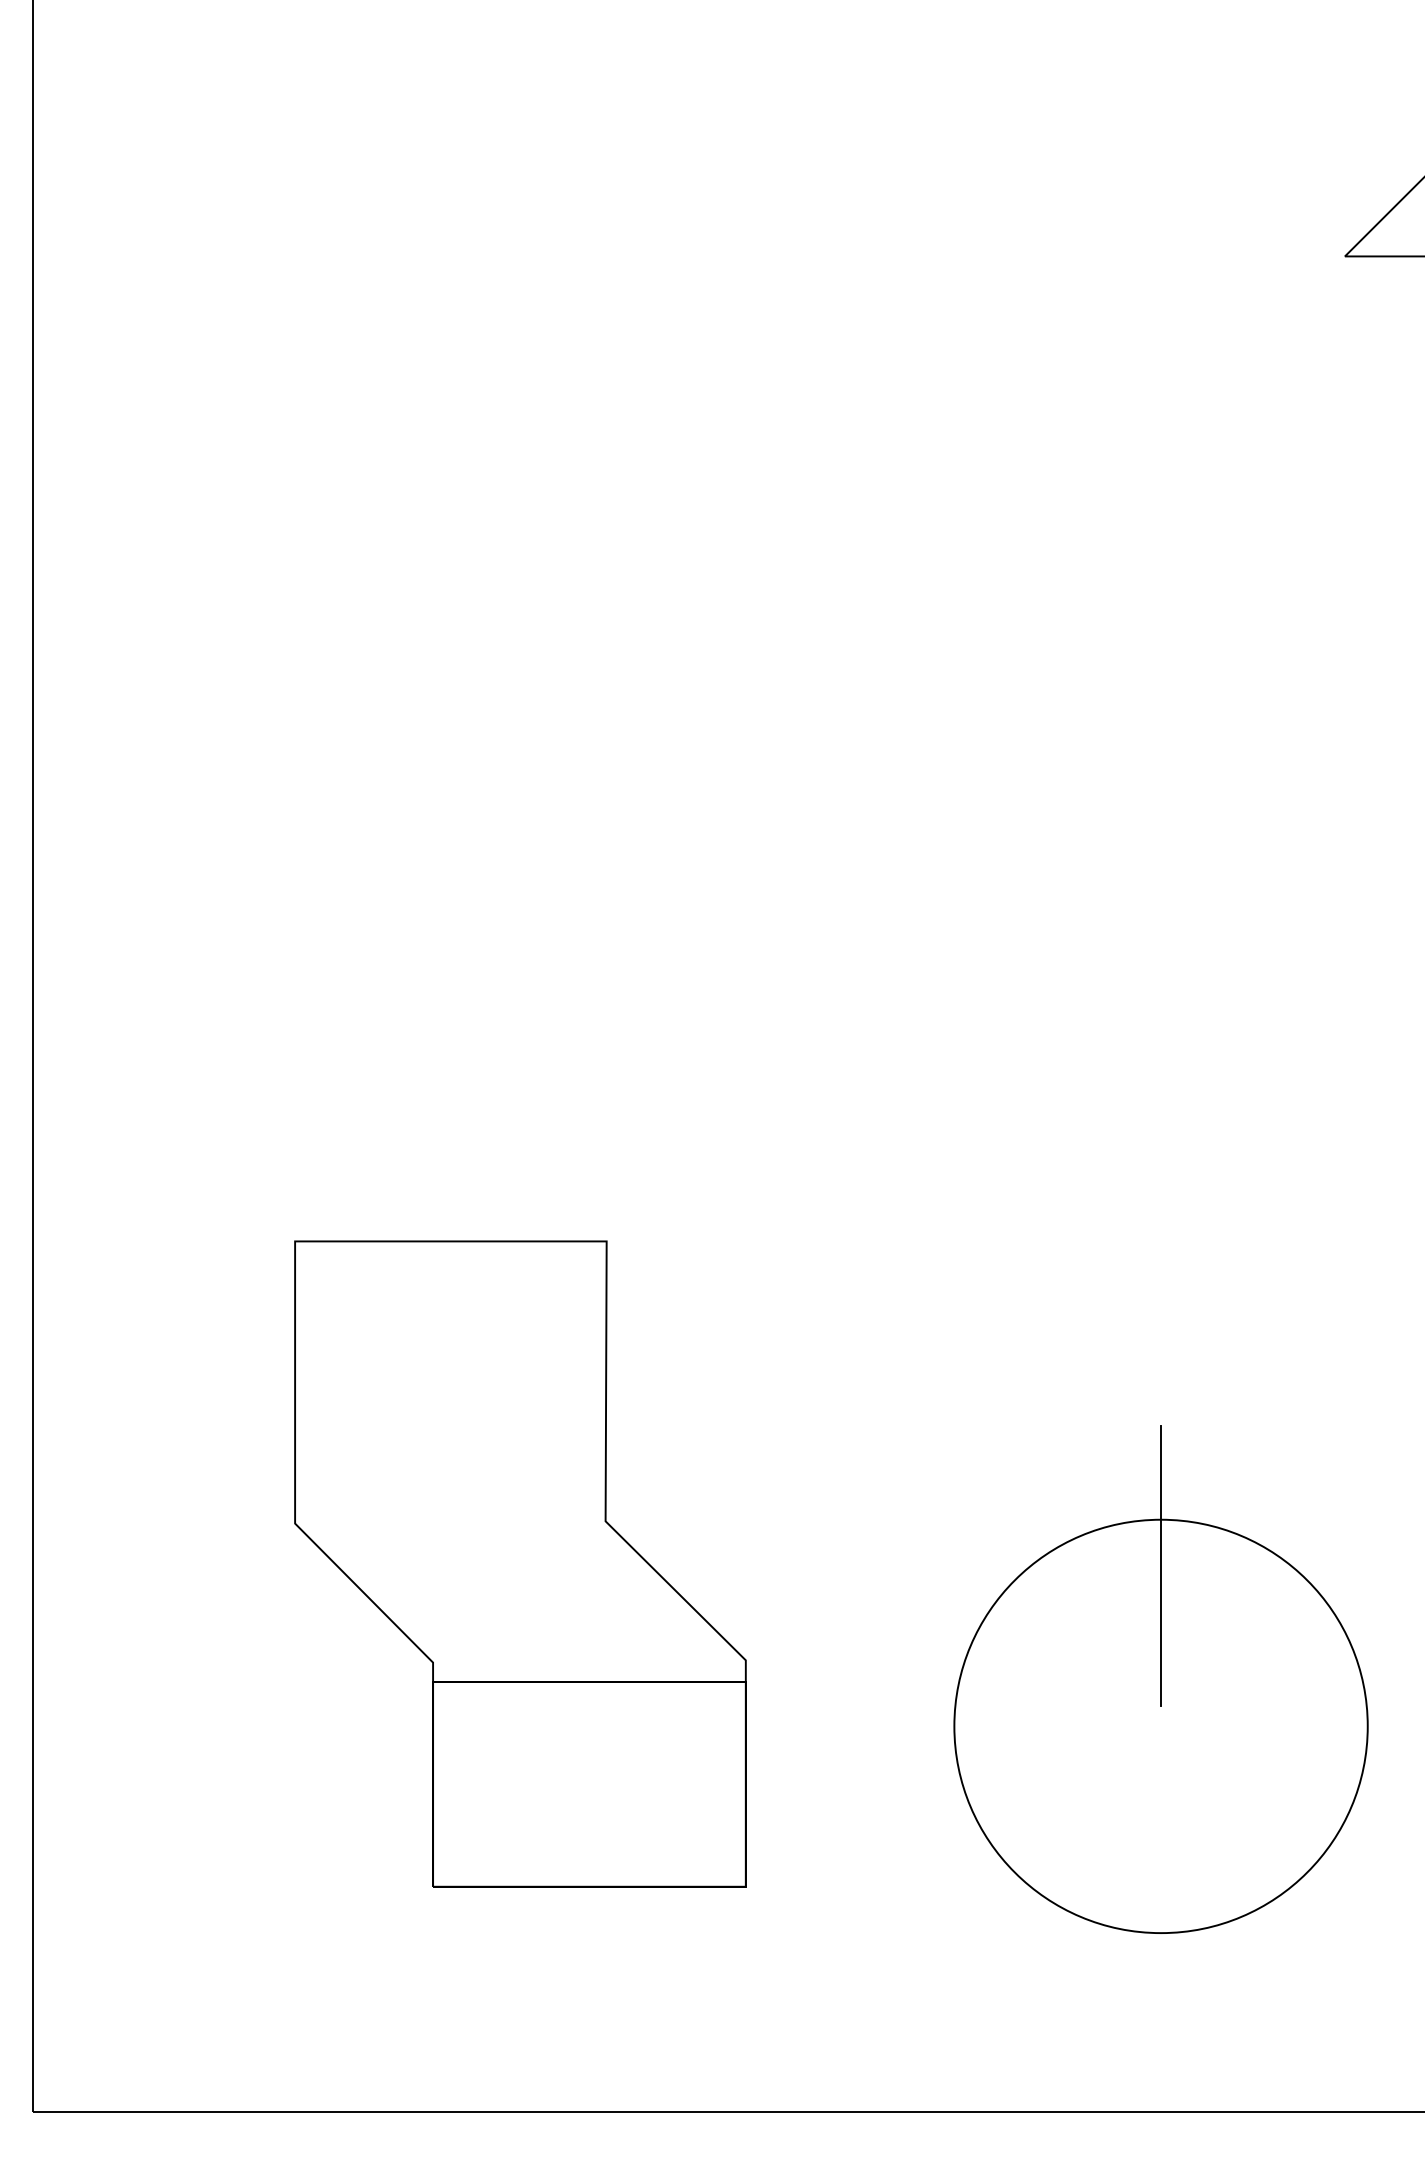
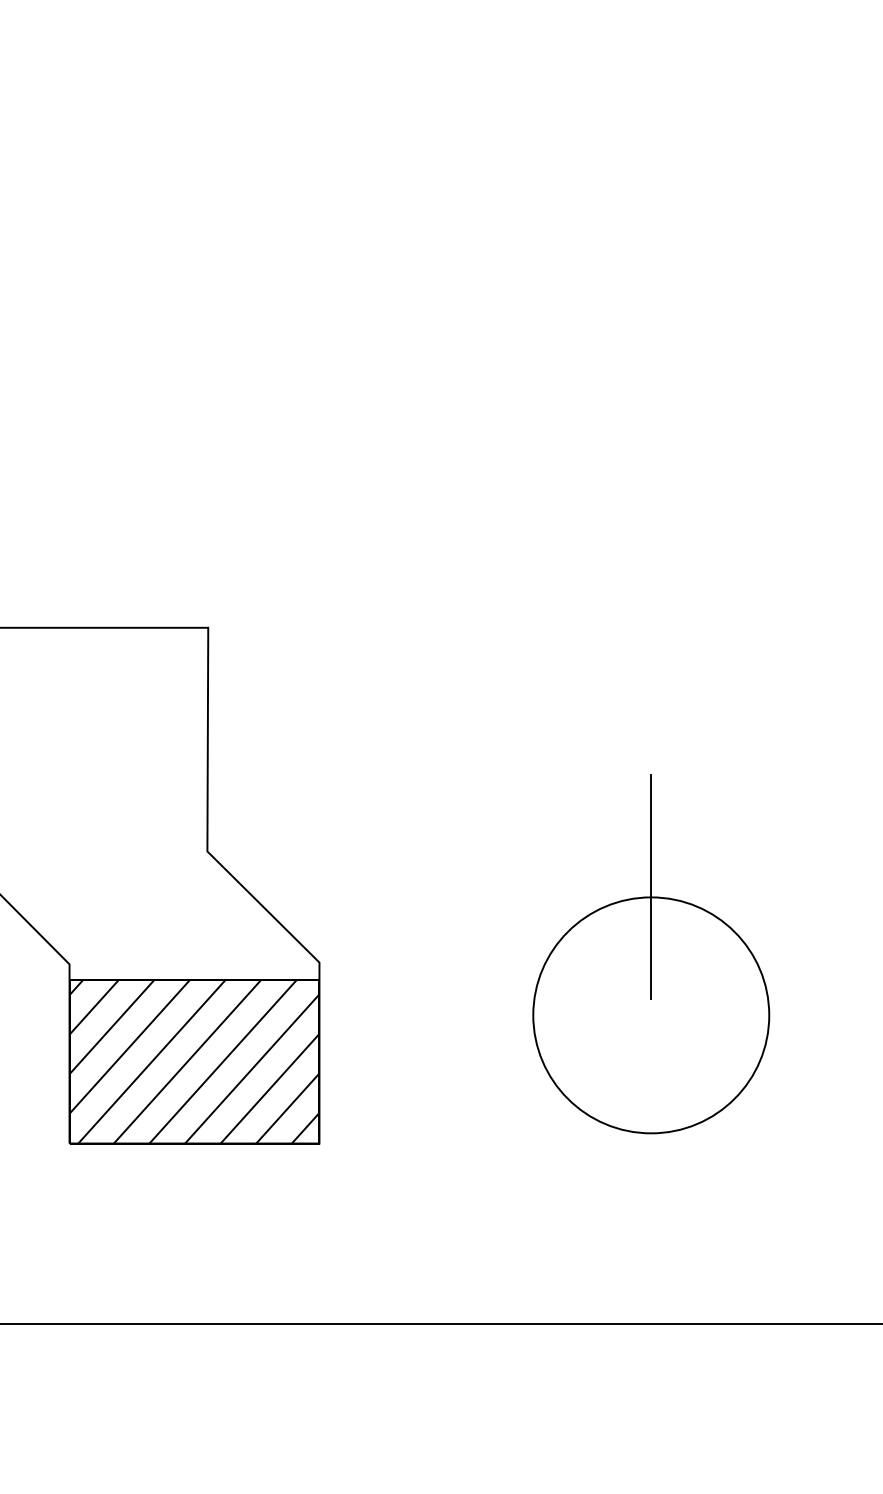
circle: (1160, 1726) -> (650, 1015), size x0.71
hatch: (589, 1784) -> (194, 1061), added

